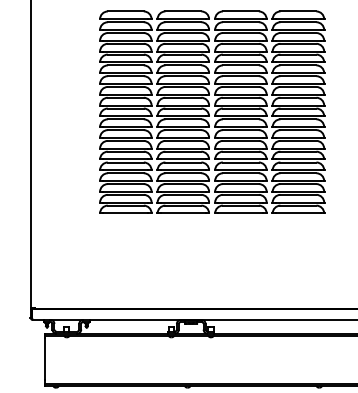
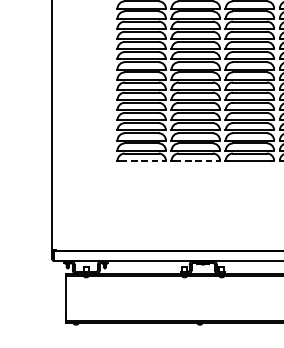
line: (126, 213) -> (142, 160), solid -> dashed
line: (183, 213) -> (195, 160), solid -> dashed

